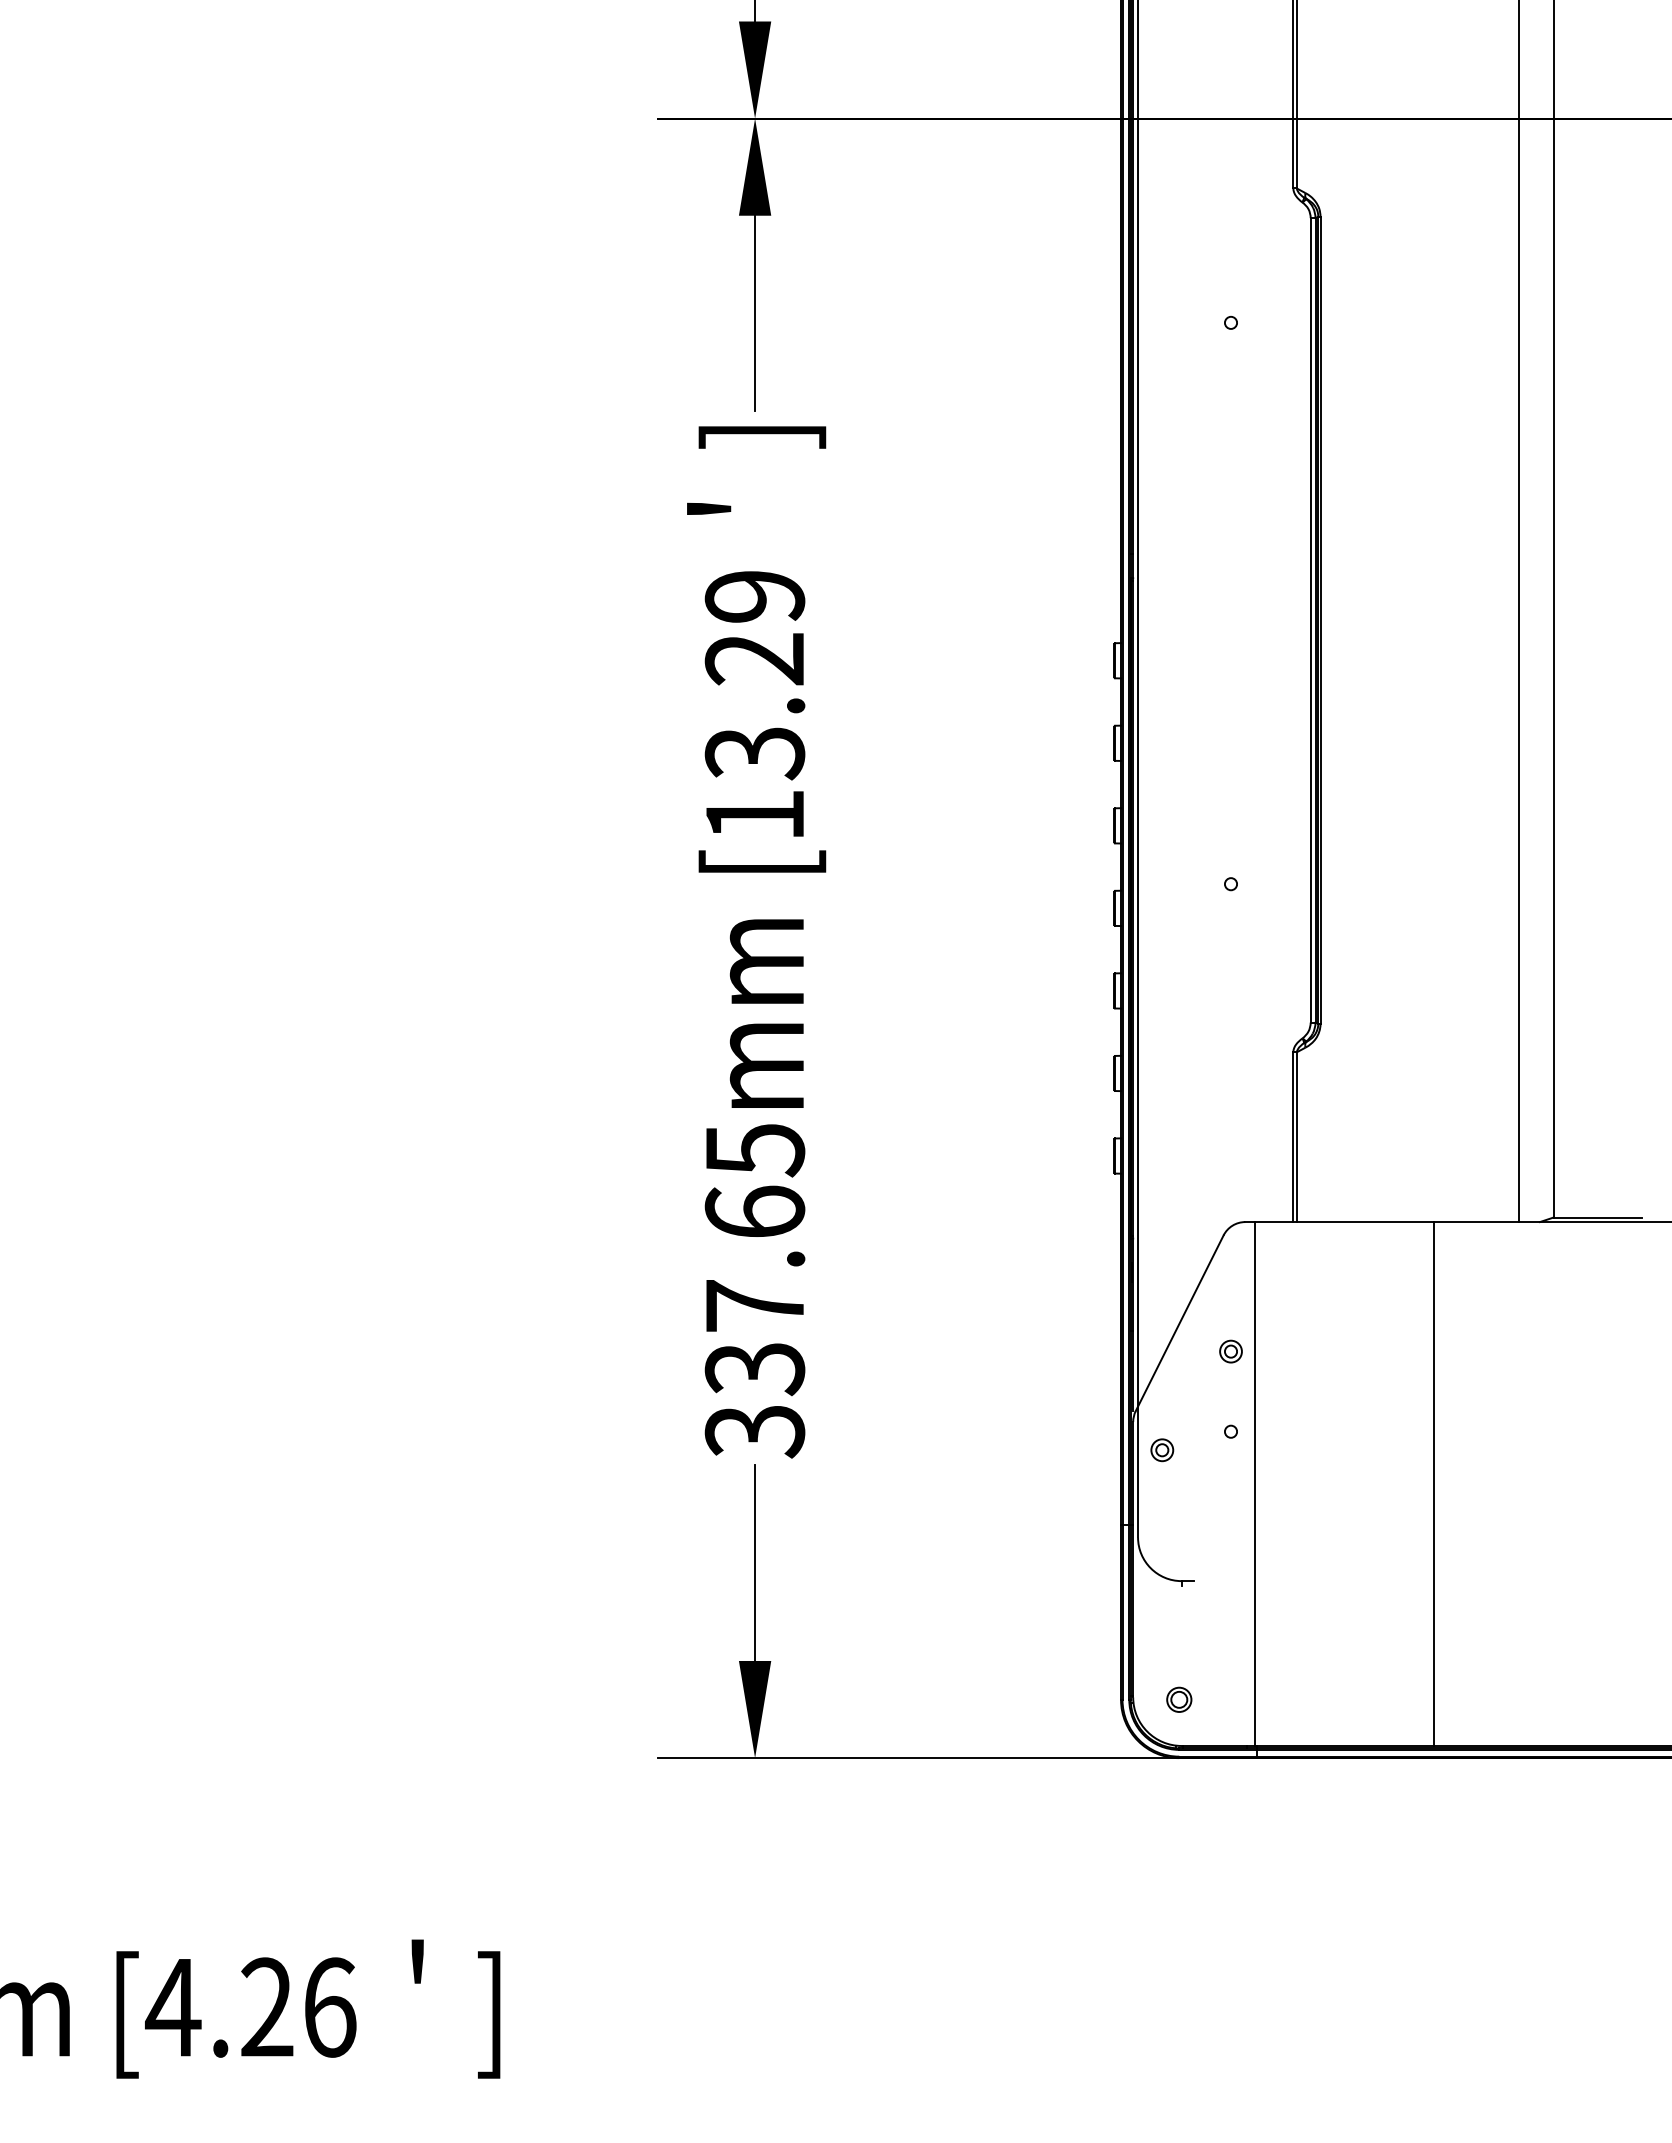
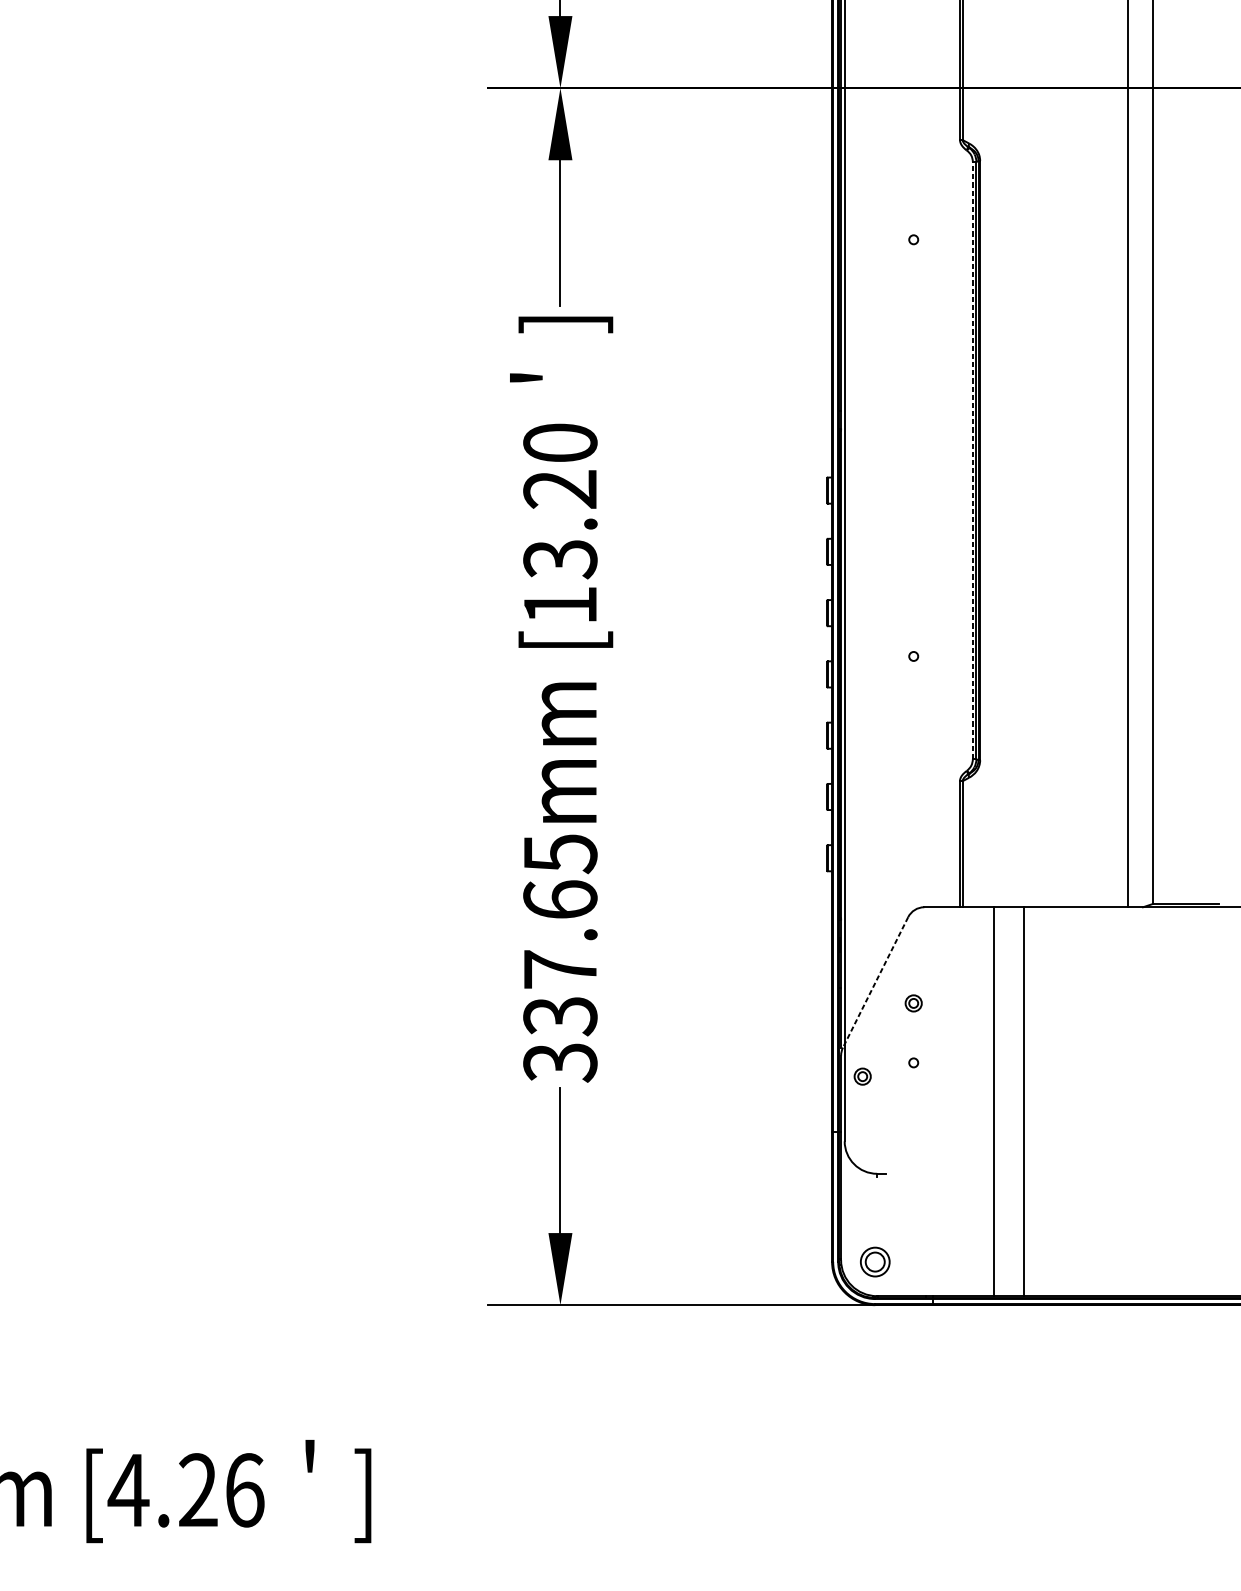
text: (754, 596) -> (560, 442), [13.29 -> [13.20
line: (1310, 619) -> (972, 459), solid -> dashed
line: (1179, 1323) -> (875, 982), solid -> dashed
line: (1254, 1483) -> (993, 1101), moved
line: (1434, 1483) -> (1024, 1101), moved
part: (1179, 1699) -> (875, 1261), size x1.6

